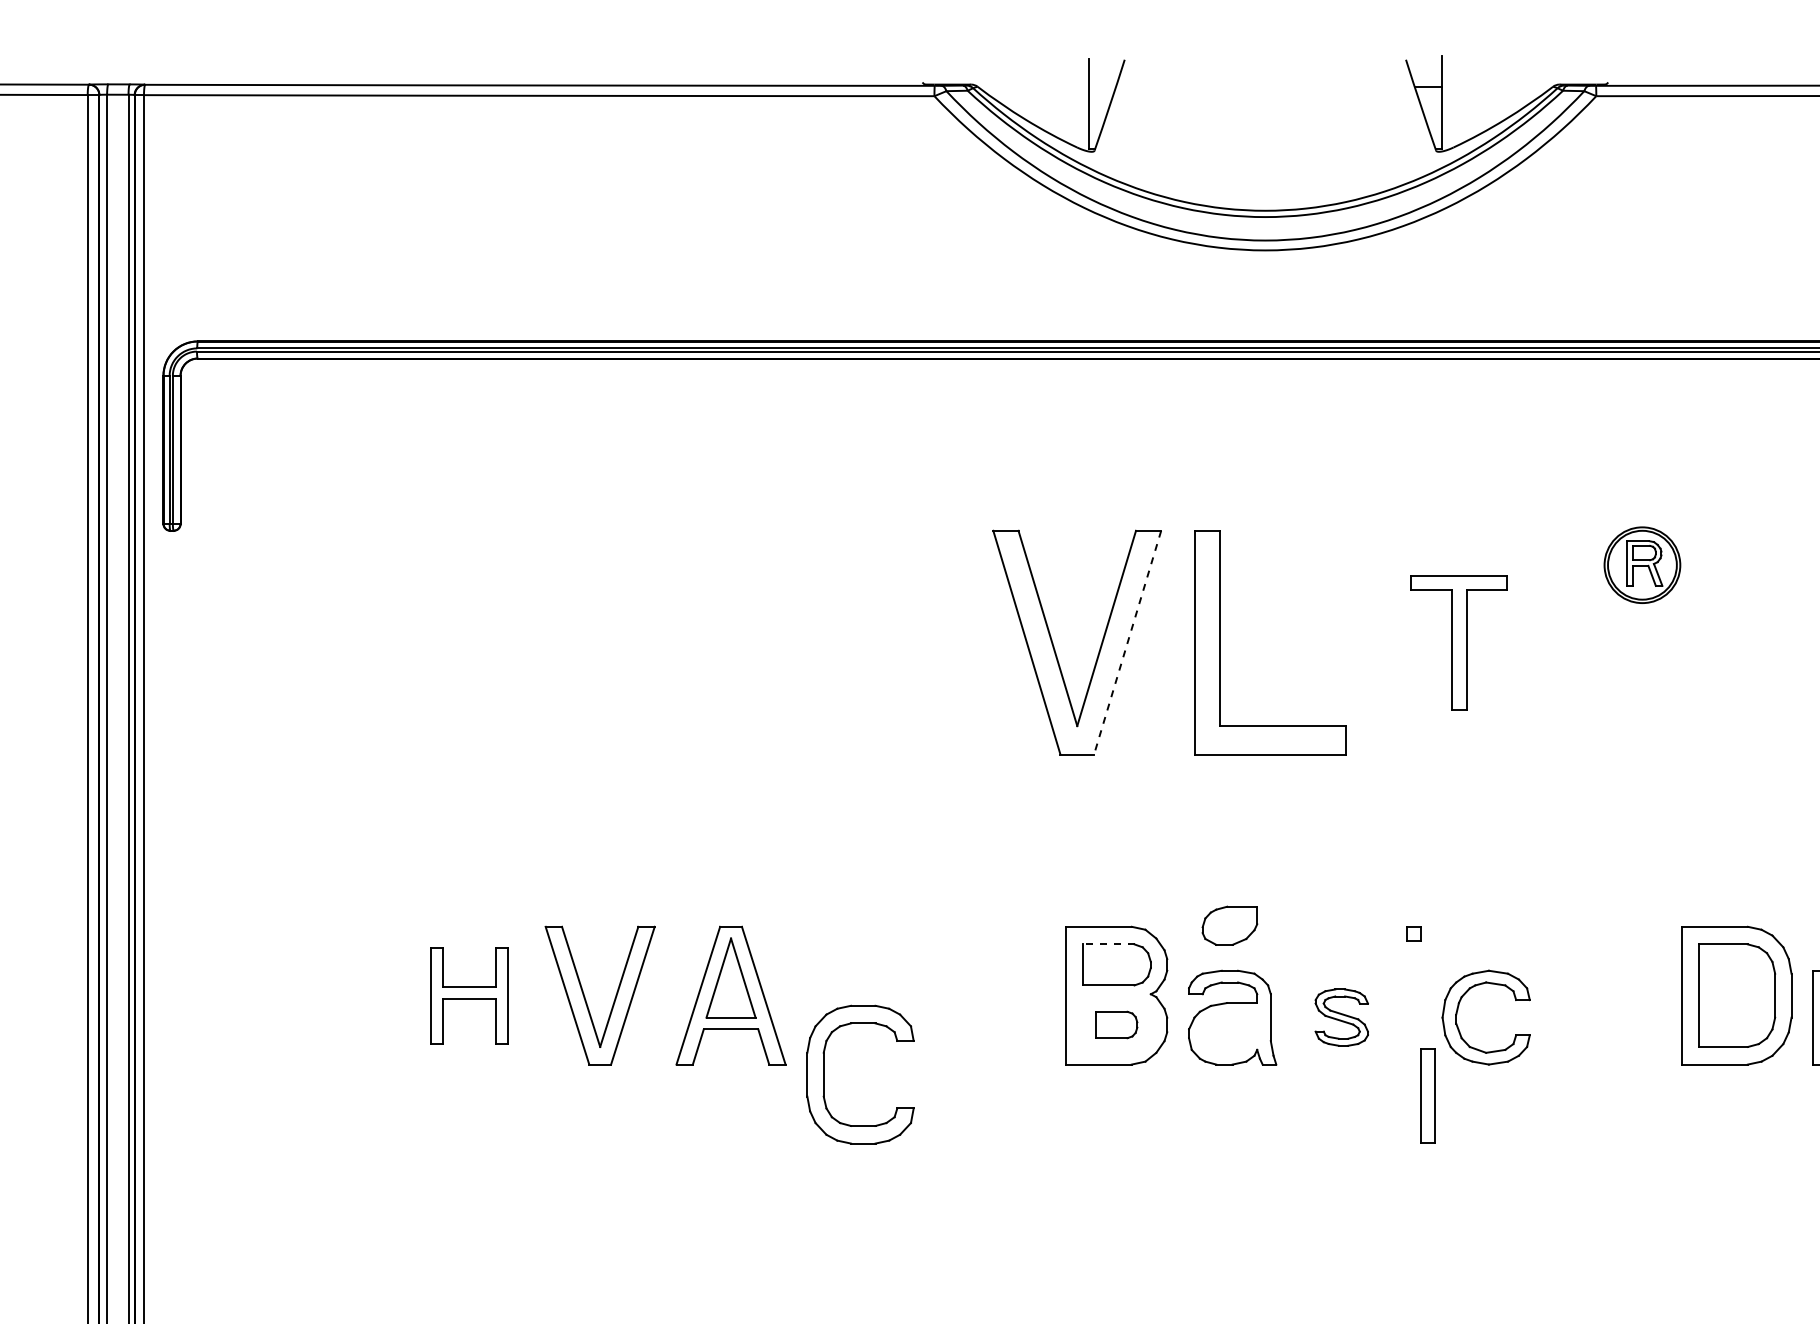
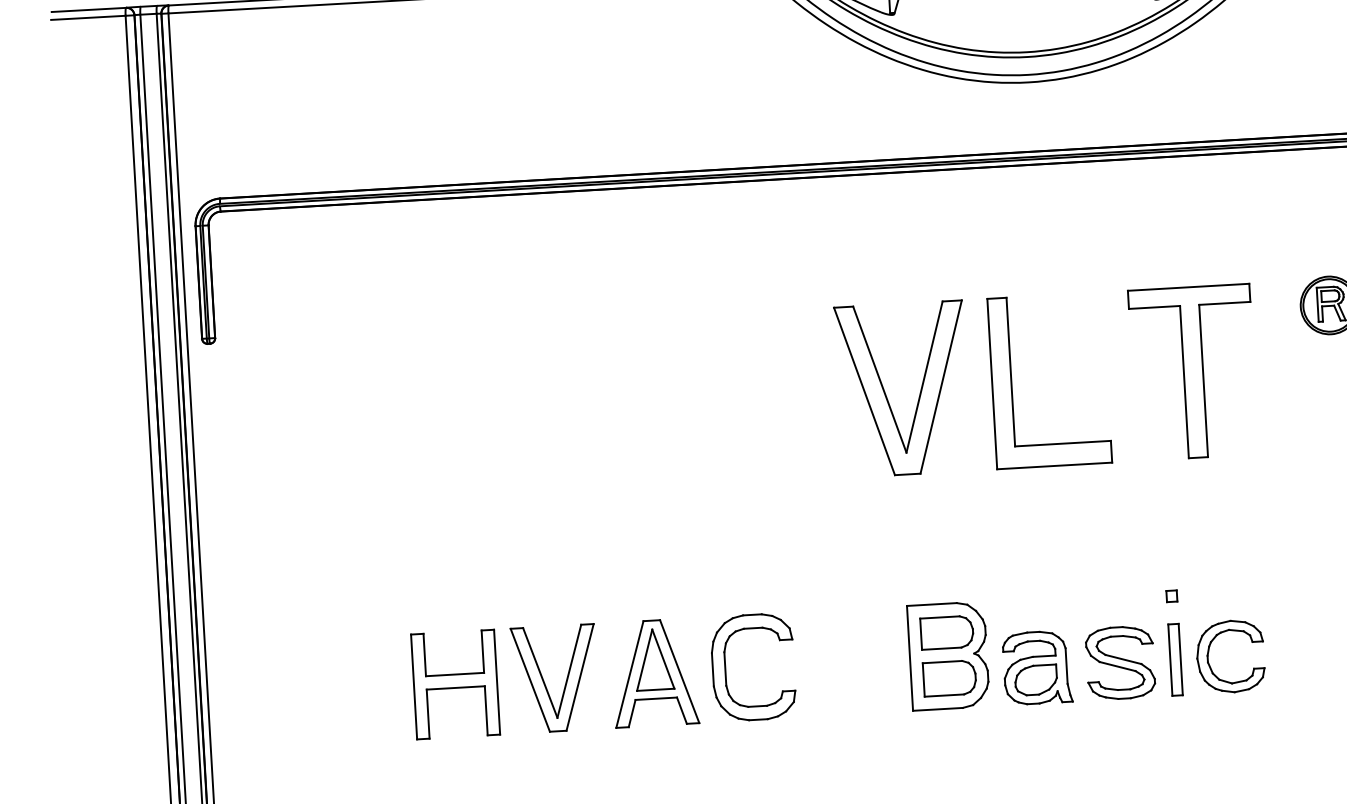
line: (1127, 642) -> (941, 386), dashed -> solid
part: (1458, 642) -> (1192, 372), size x1.67
part: (1229, 925) -> (1035, 679), moved
line: (1108, 944) -> (939, 617), dashed -> solid
part: (469, 995) -> (455, 684), size x1.43
part: (1341, 1017) -> (1120, 662), size x1.67
part: (1116, 1024) -> (949, 678), size x1.67
part: (824, 1074) -> (725, 668), moved
part: (1427, 1095) -> (1175, 659), moved

